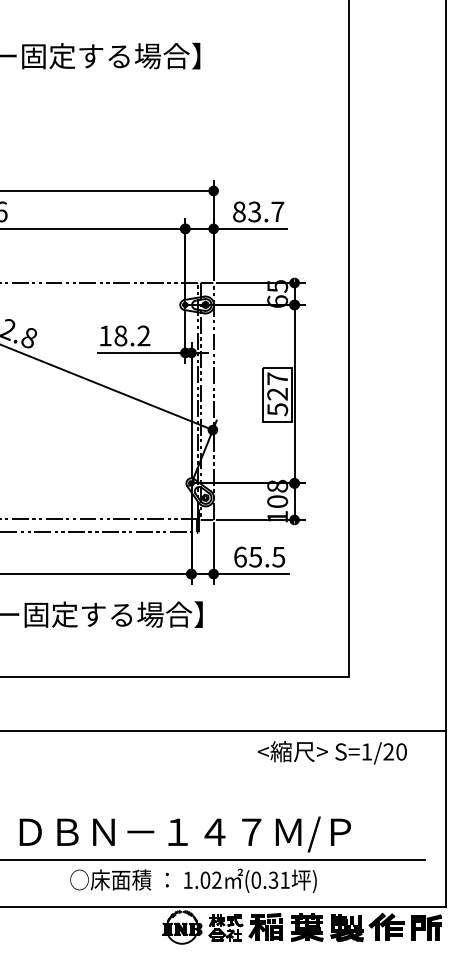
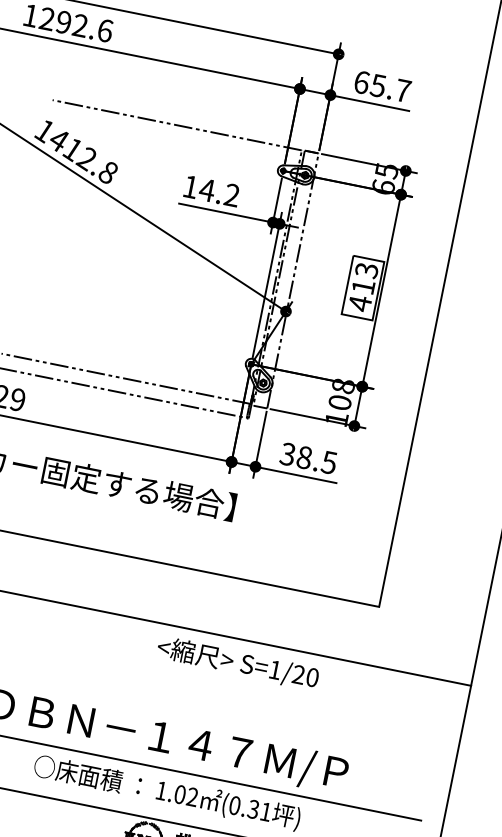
text: (246, 211) -> (369, 83), 83.7 -> 65.7
text: (120, 335) -> (207, 189), 18.2 -> 14.2
text: (277, 394) -> (363, 287), 527 -> 413
text: (247, 556) -> (295, 455), 65.5 -> 38.5
text: (332, 752) -> (238, 663), moved

